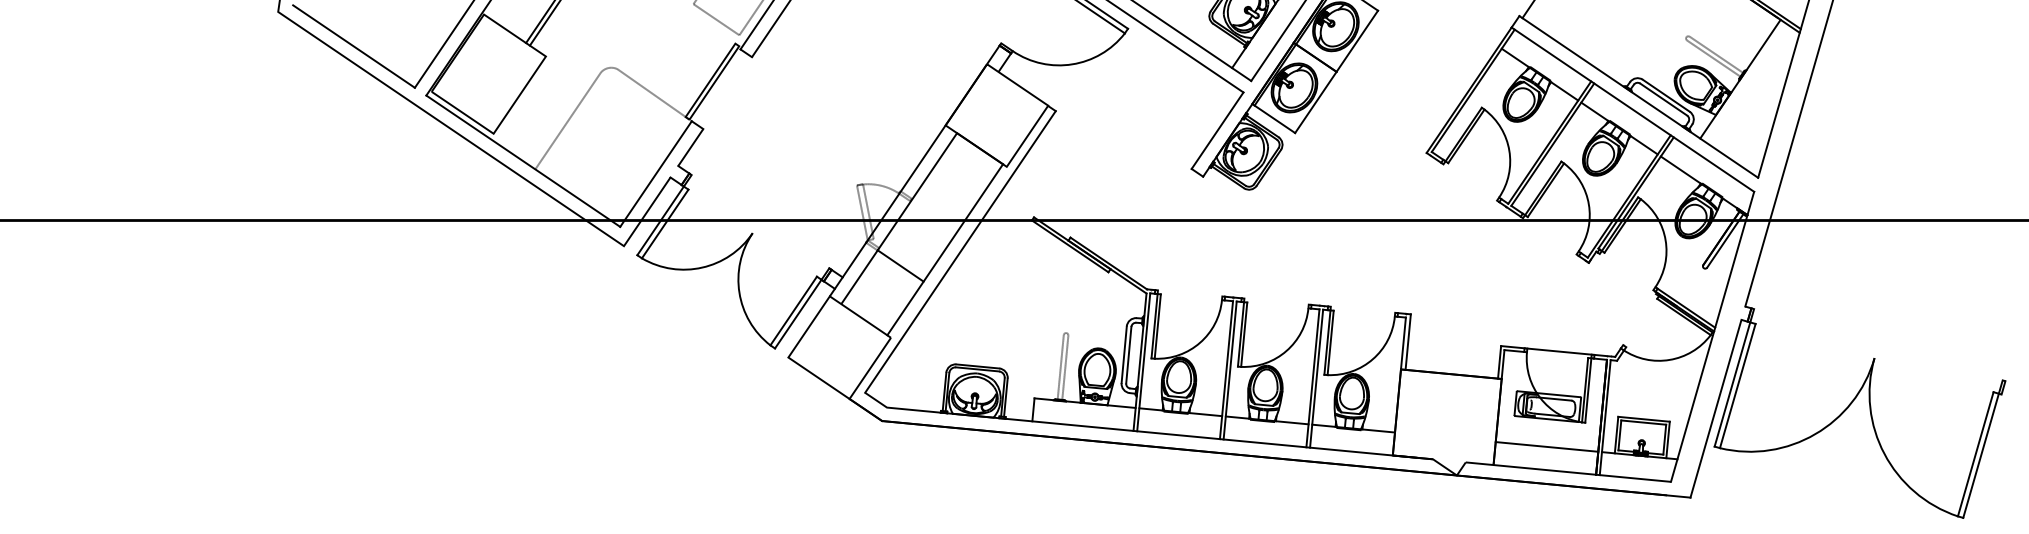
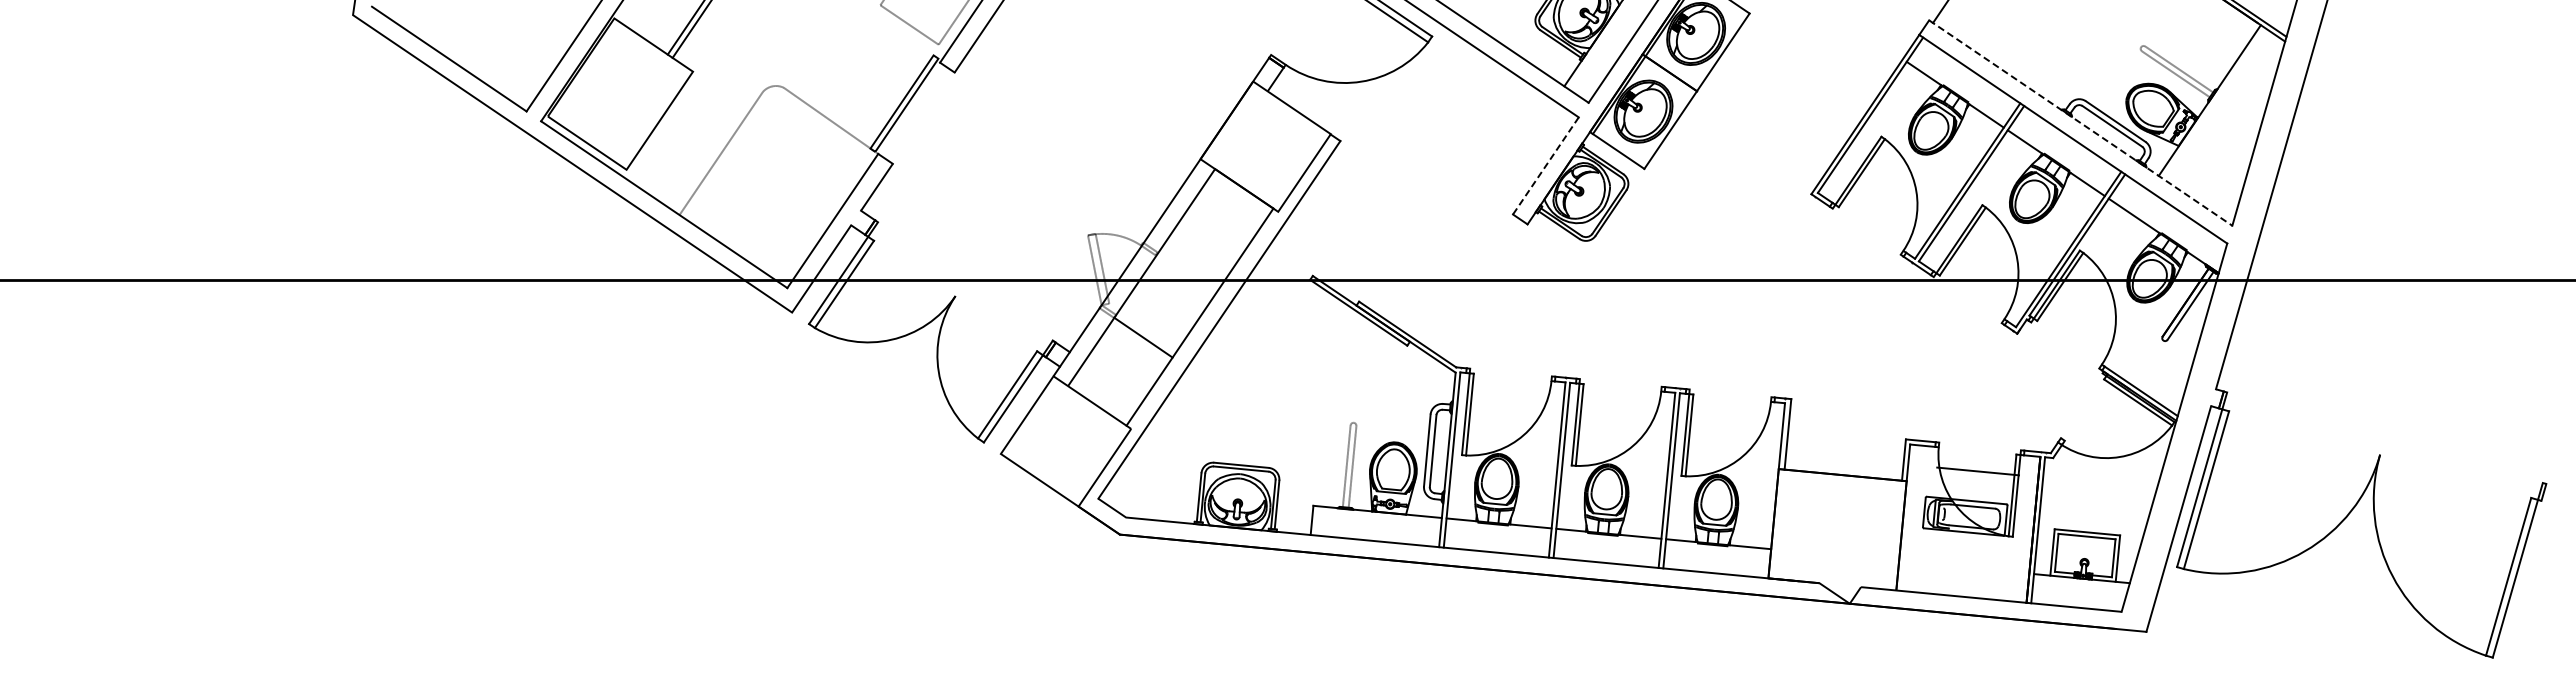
line: (1639, 97) -> (2081, 123), solid -> dashed
line: (1217, 130) -> (1545, 165), solid -> dashed
line: (1559, 351) -> (1977, 471), moved
line: (1547, 446) -> (1964, 567), removed

